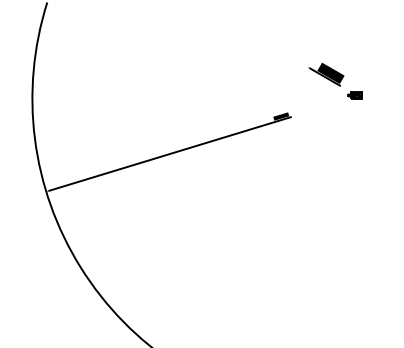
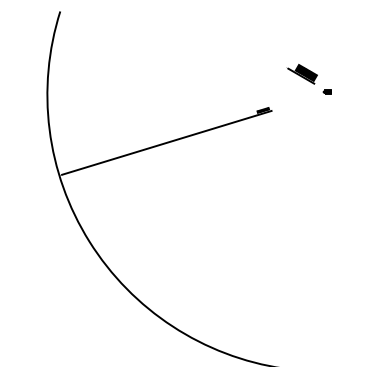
part: (355, 94) -> (327, 91), size x0.6

